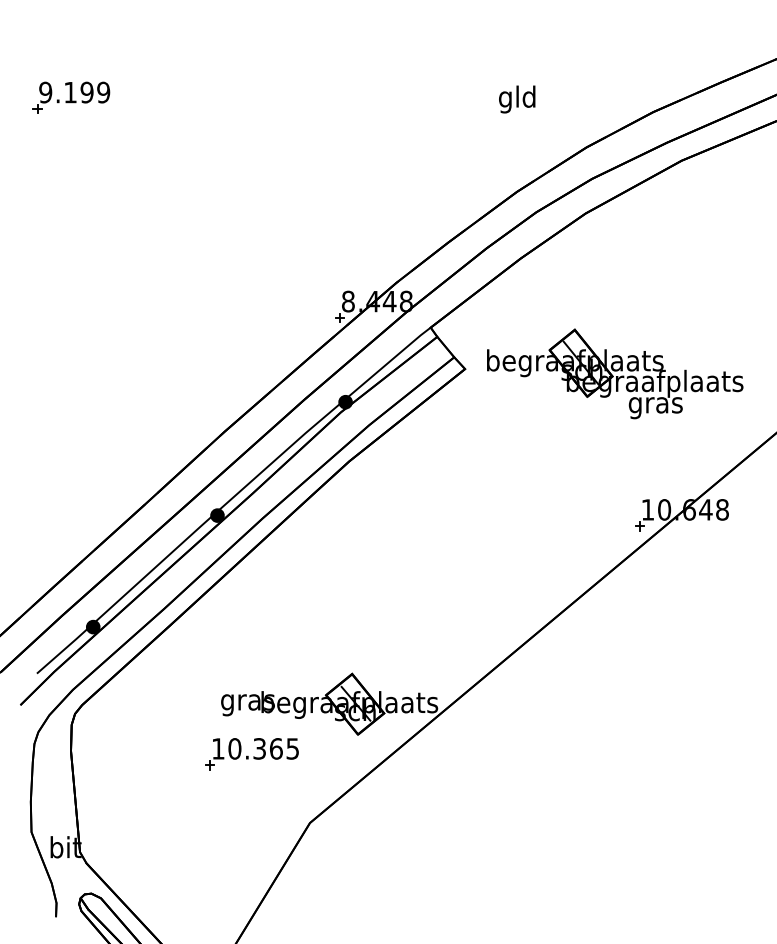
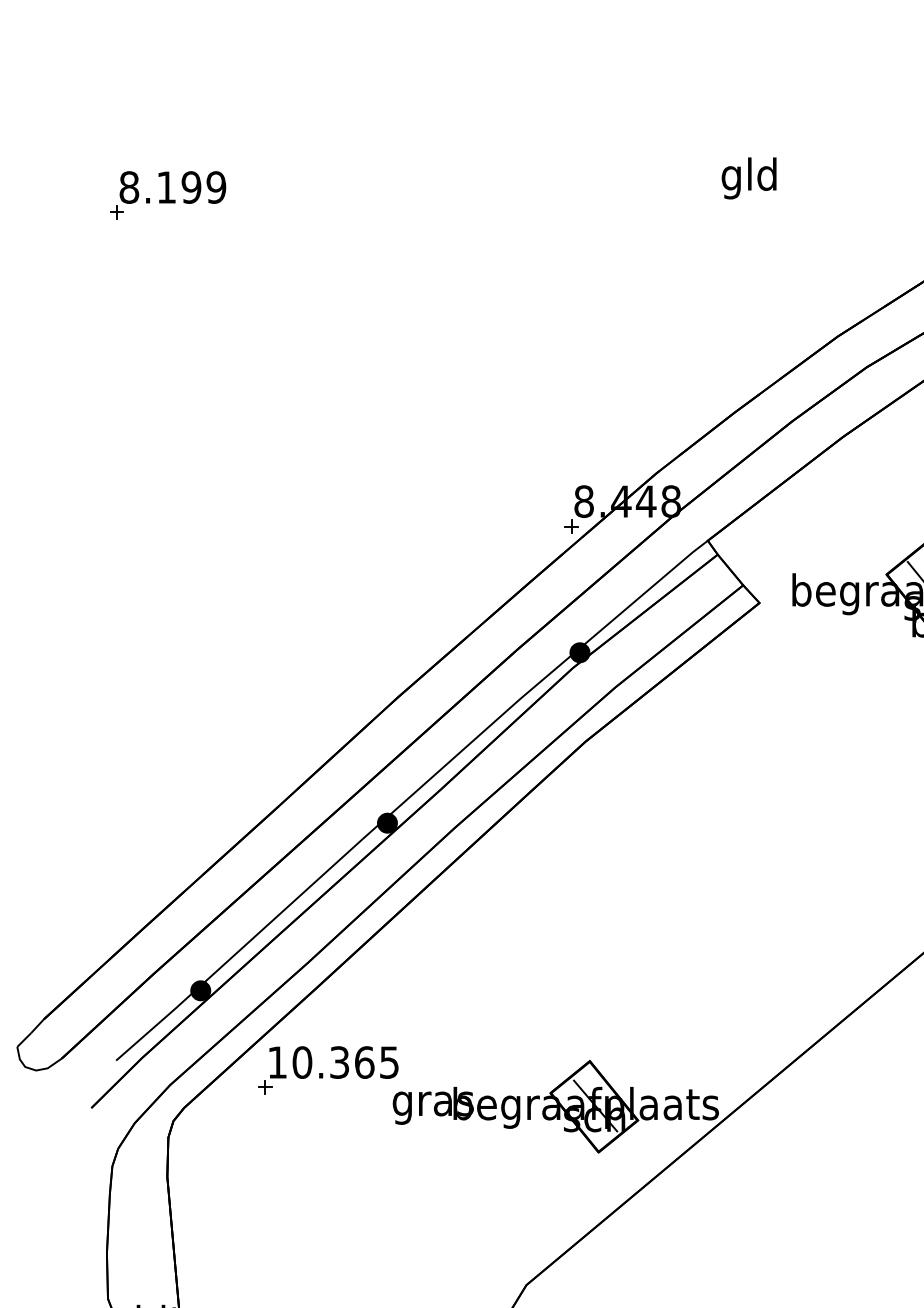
text: (45, 92) -> (128, 187), 9.199 -> 8.199
text: (517, 99) -> (749, 178), moved
part: (251, 754) -> (327, 1070), moved

